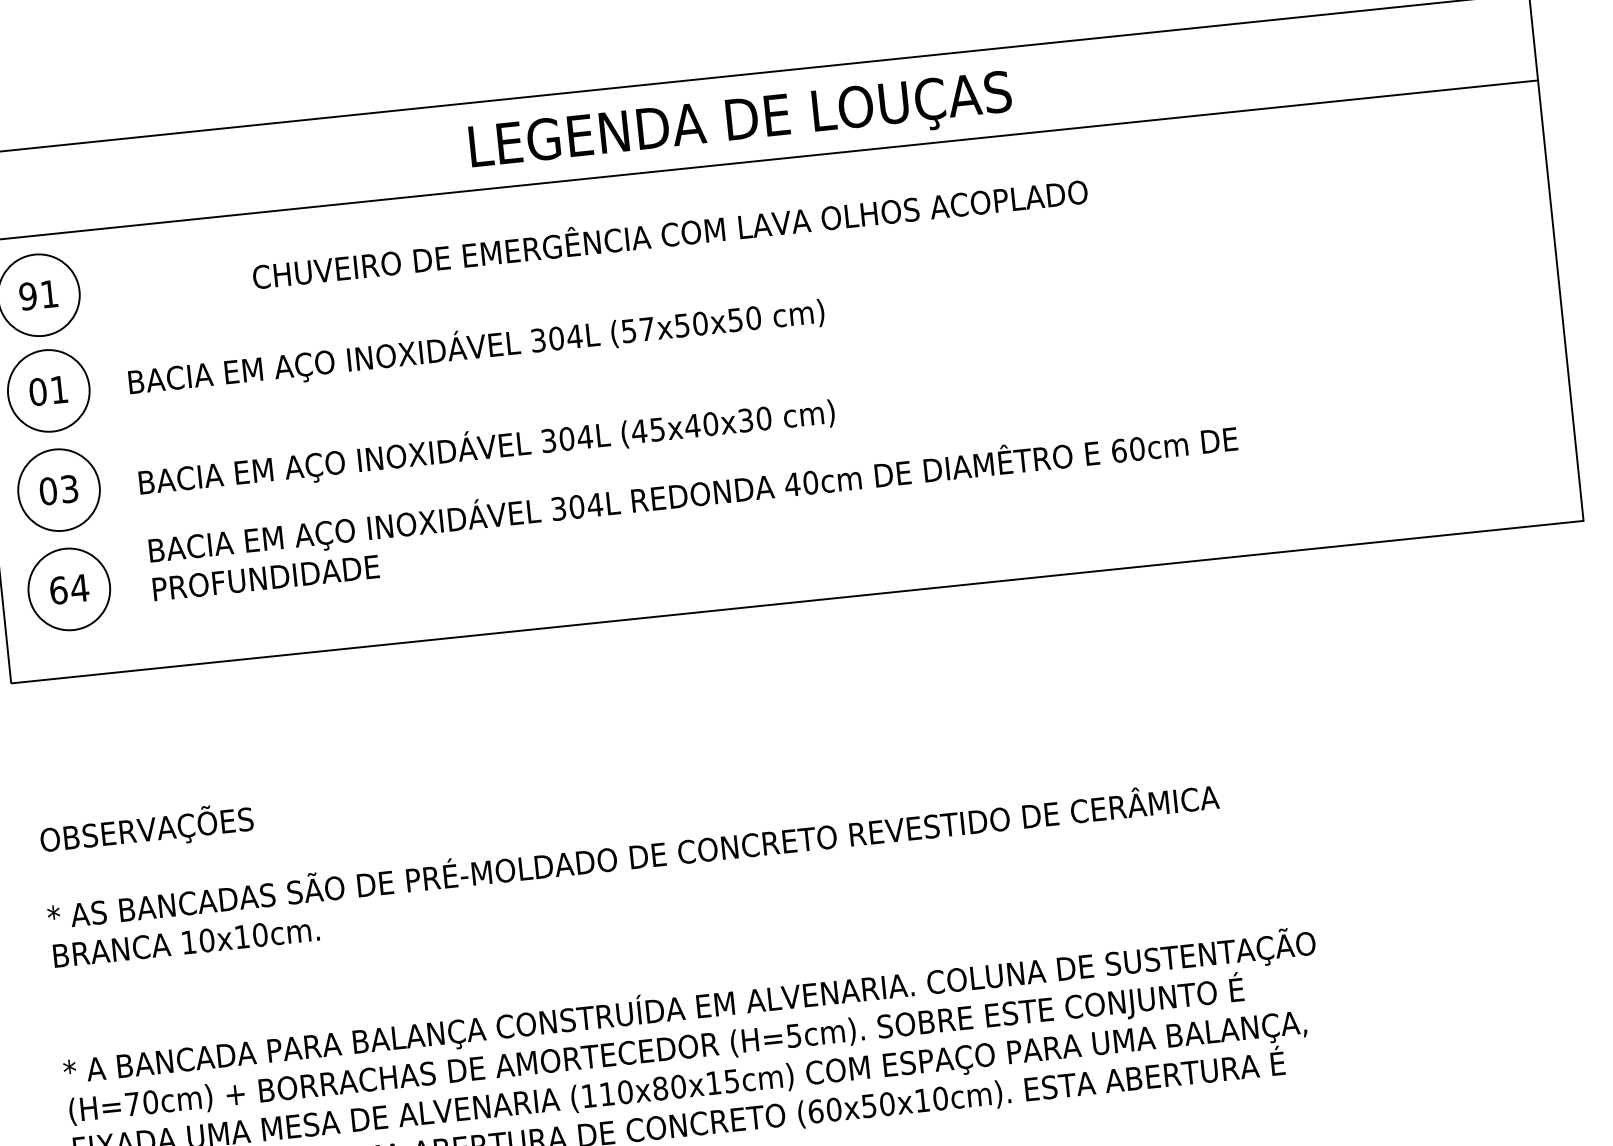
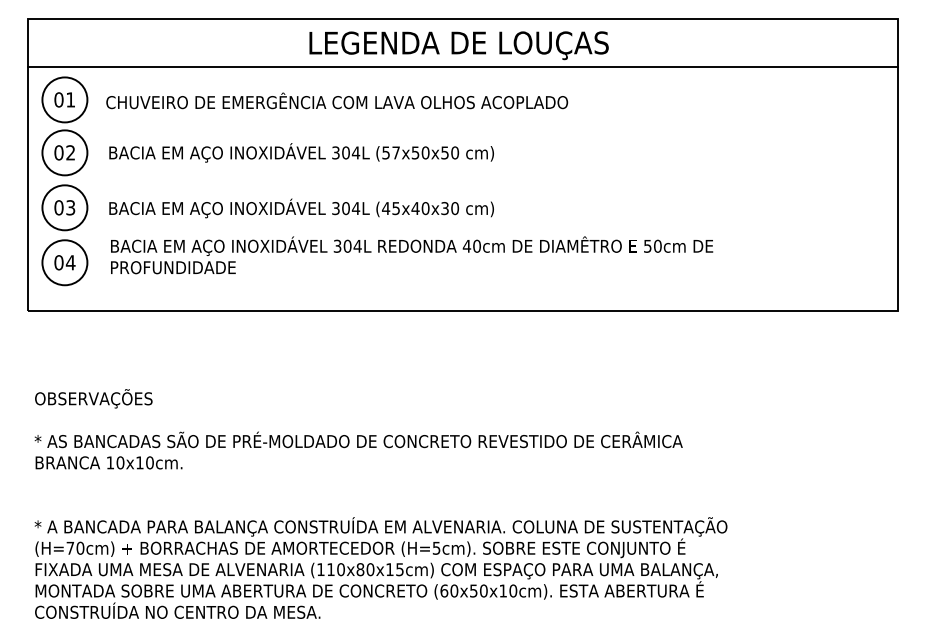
text: (670, 231) -> (337, 100), moved
text: (27, 295) -> (58, 99), 91 -> 01
text: (58, 389) -> (70, 152), 01 -> 02
text: (1118, 449) -> (647, 245), 60cm -> 50cm
text: (57, 590) -> (58, 262), 64 -> 04

